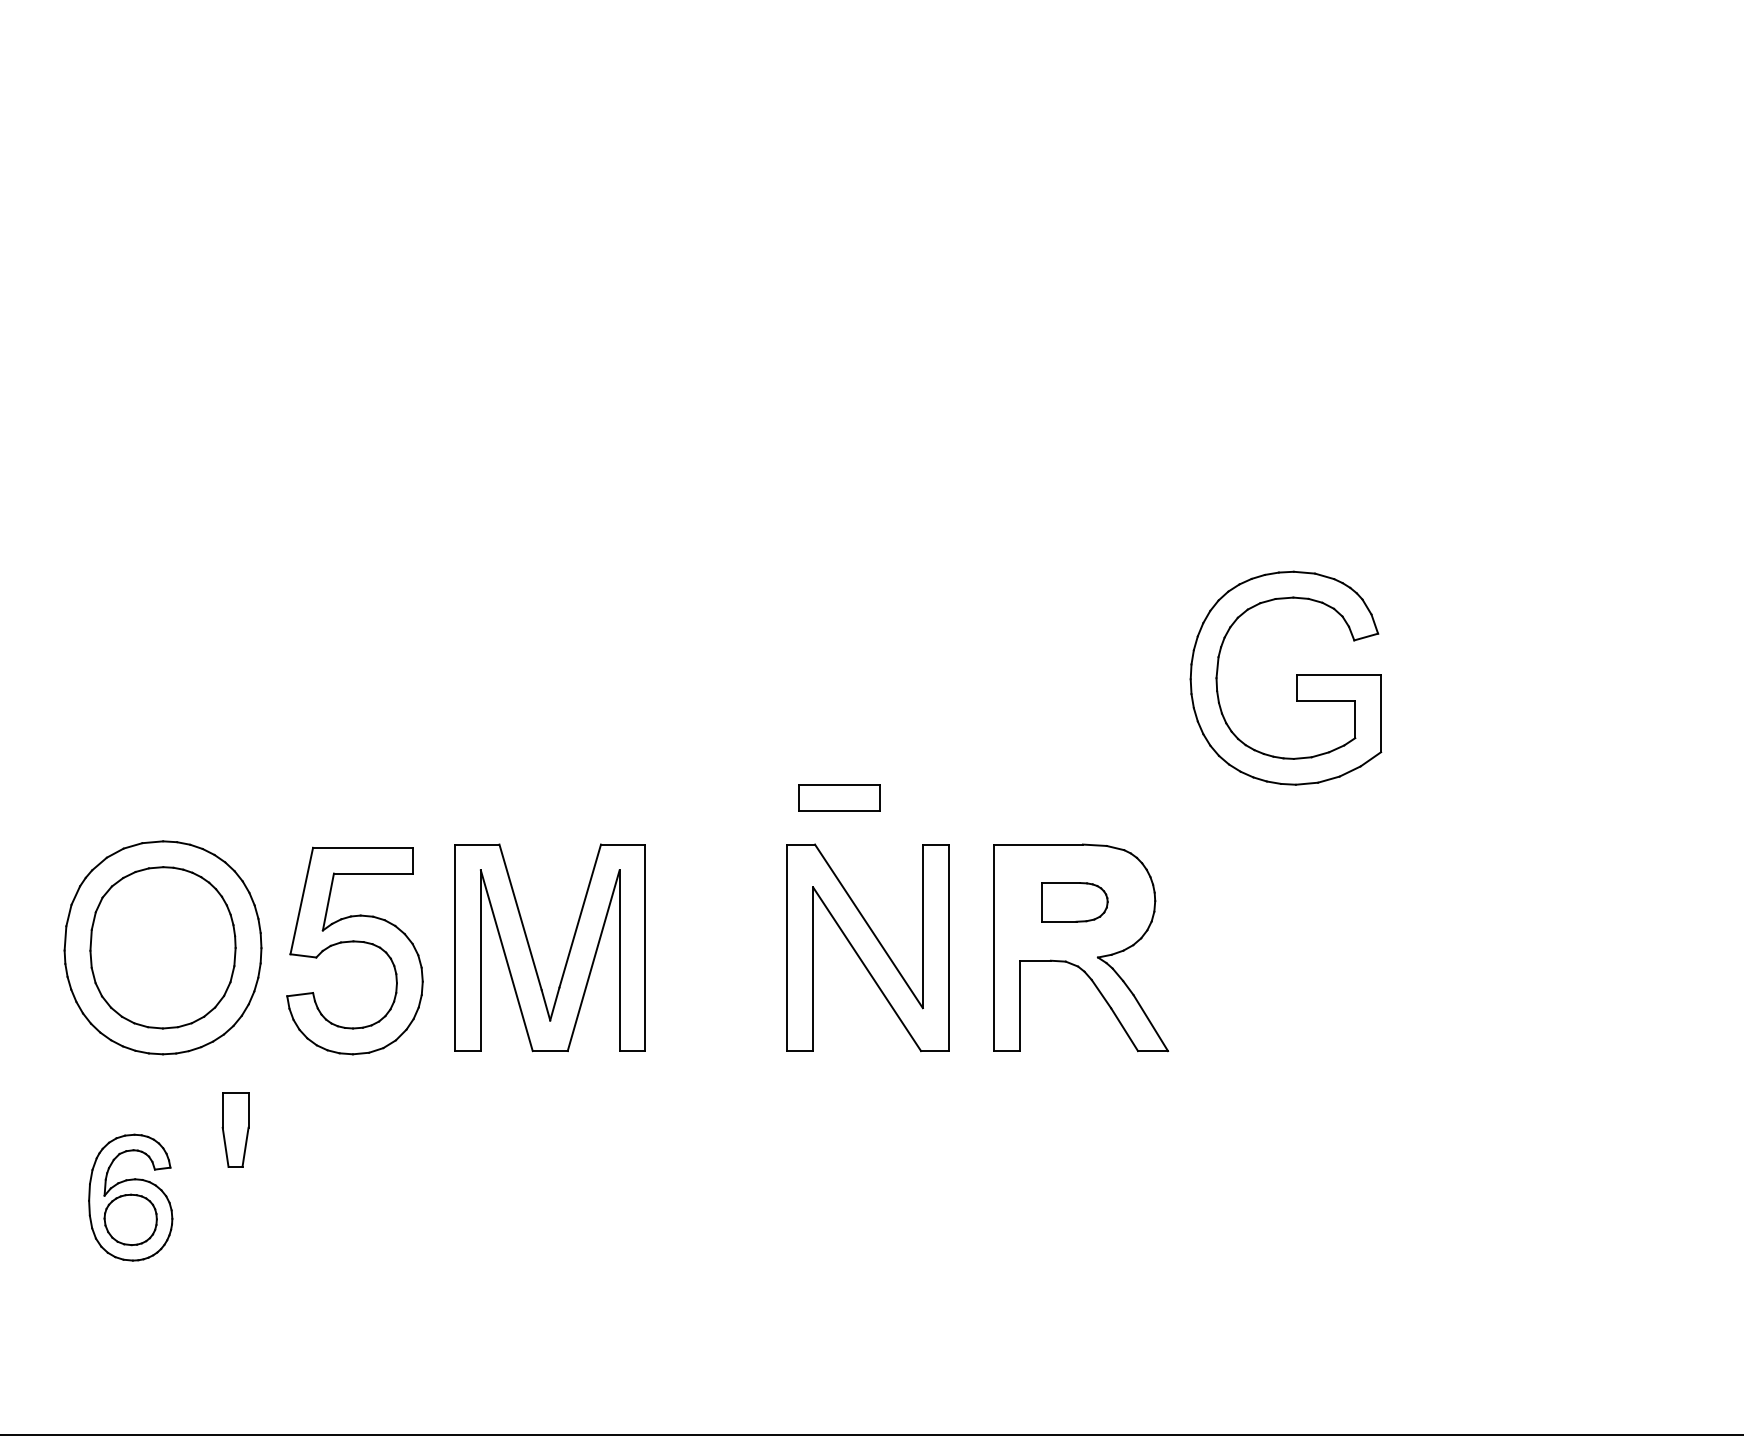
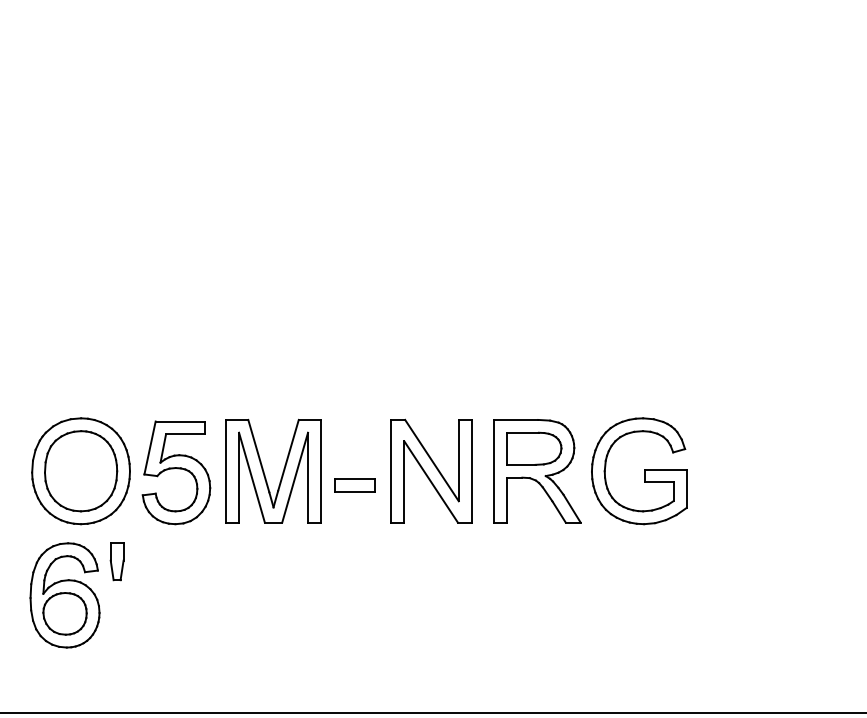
part: (1286, 678) -> (639, 471), moved
part: (837, 797) -> (354, 485), moved
part: (1075, 902) -> (534, 448), size x1.67
part: (129, 1197) -> (64, 595), size x1.67

